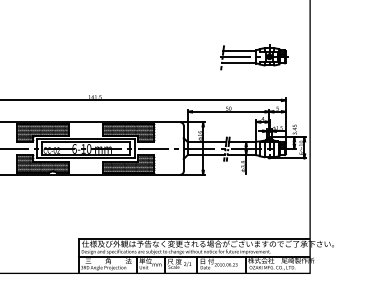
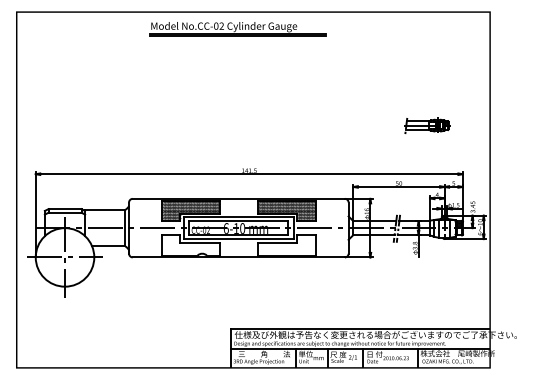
part: (254, 56) -> (427, 125), size x0.6
hatch: (42, 163) -> (190, 244), removed
hatch: (128, 164) -> (286, 245), removed

